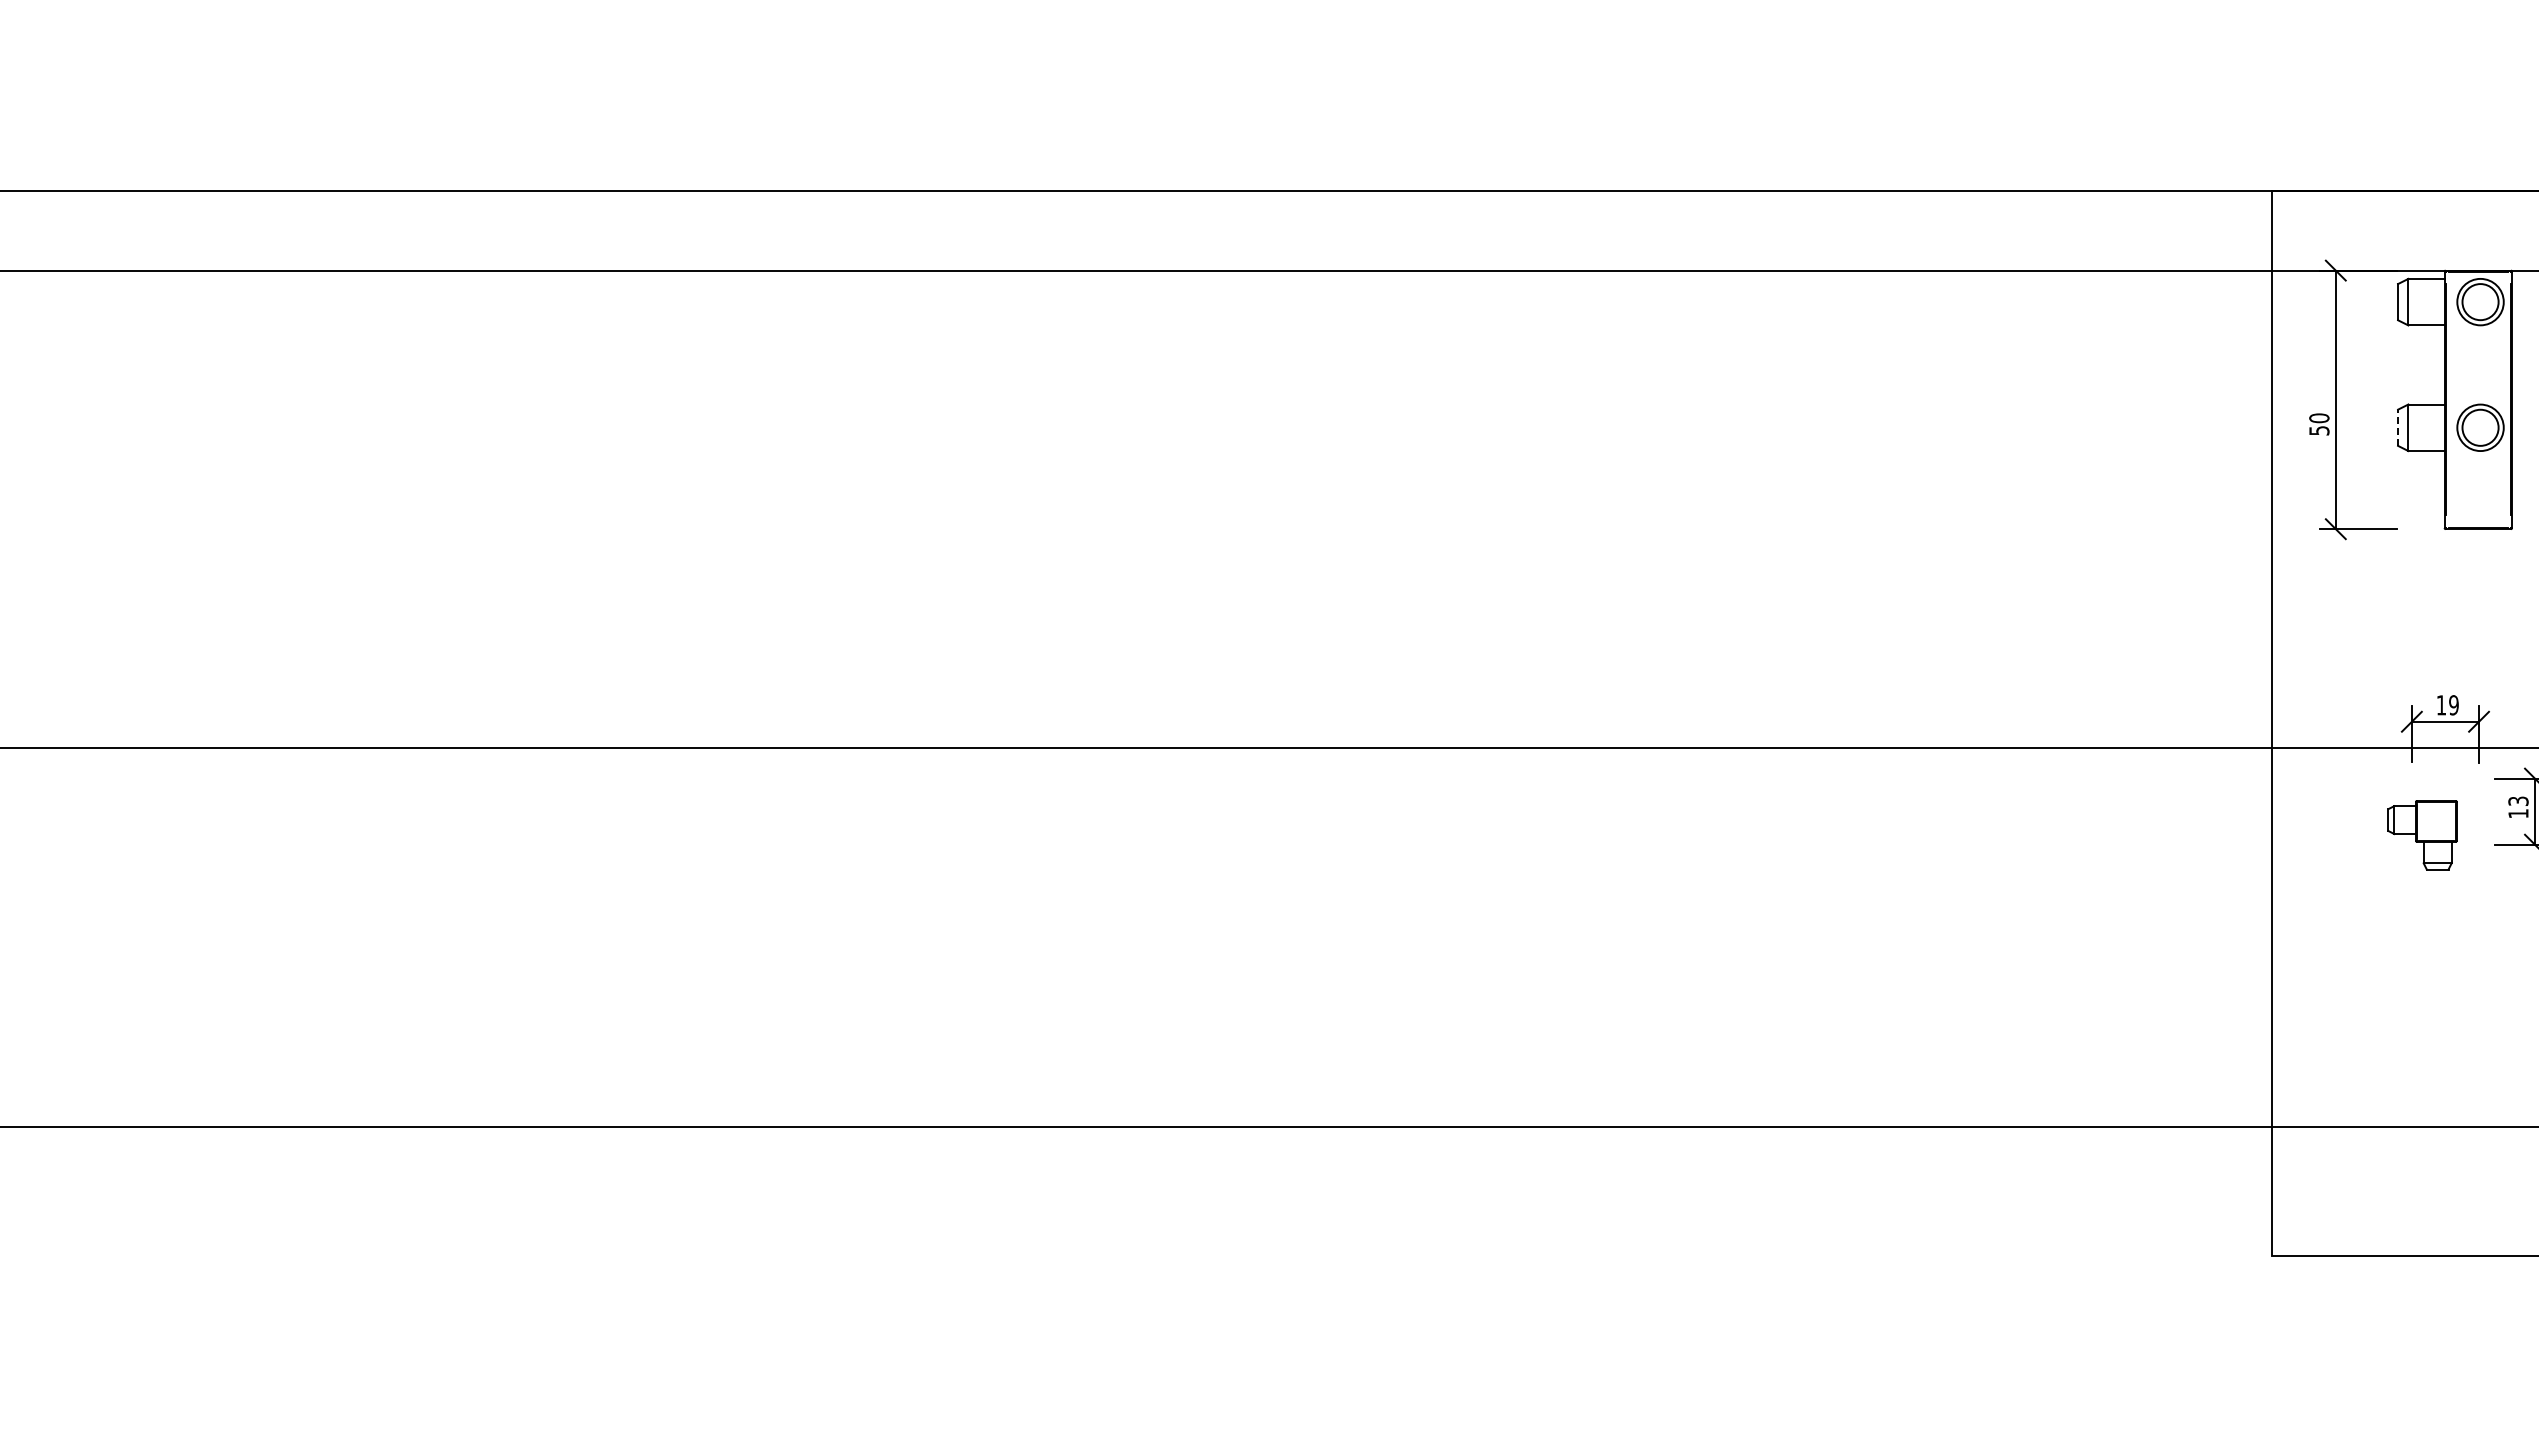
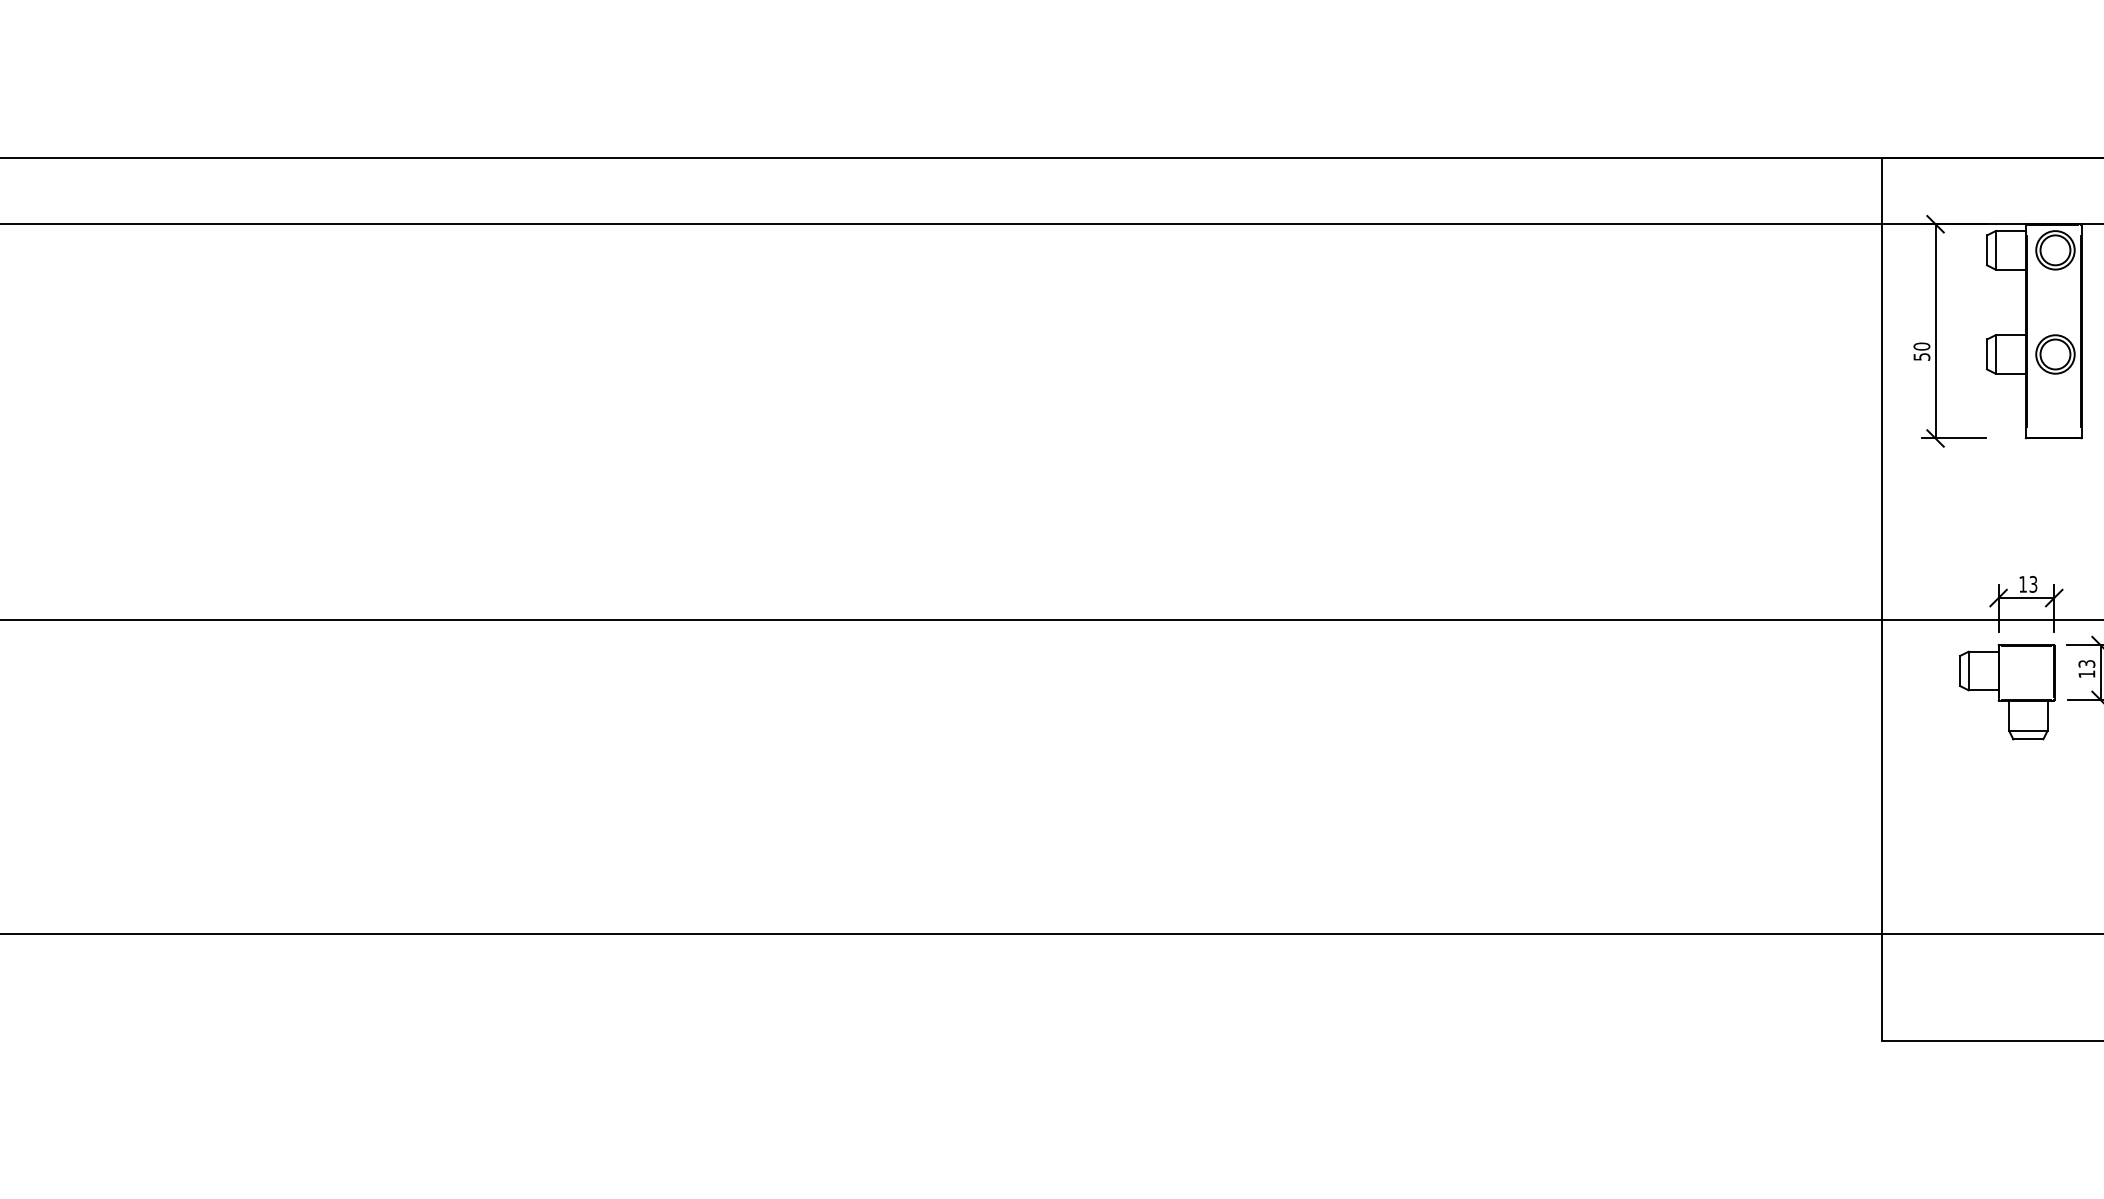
line: (2398, 427) -> (1987, 354), dashed -> solid
text: (2453, 705) -> (2033, 584), 19 -> 13
part: (2422, 835) -> (2007, 692), size x1.67

